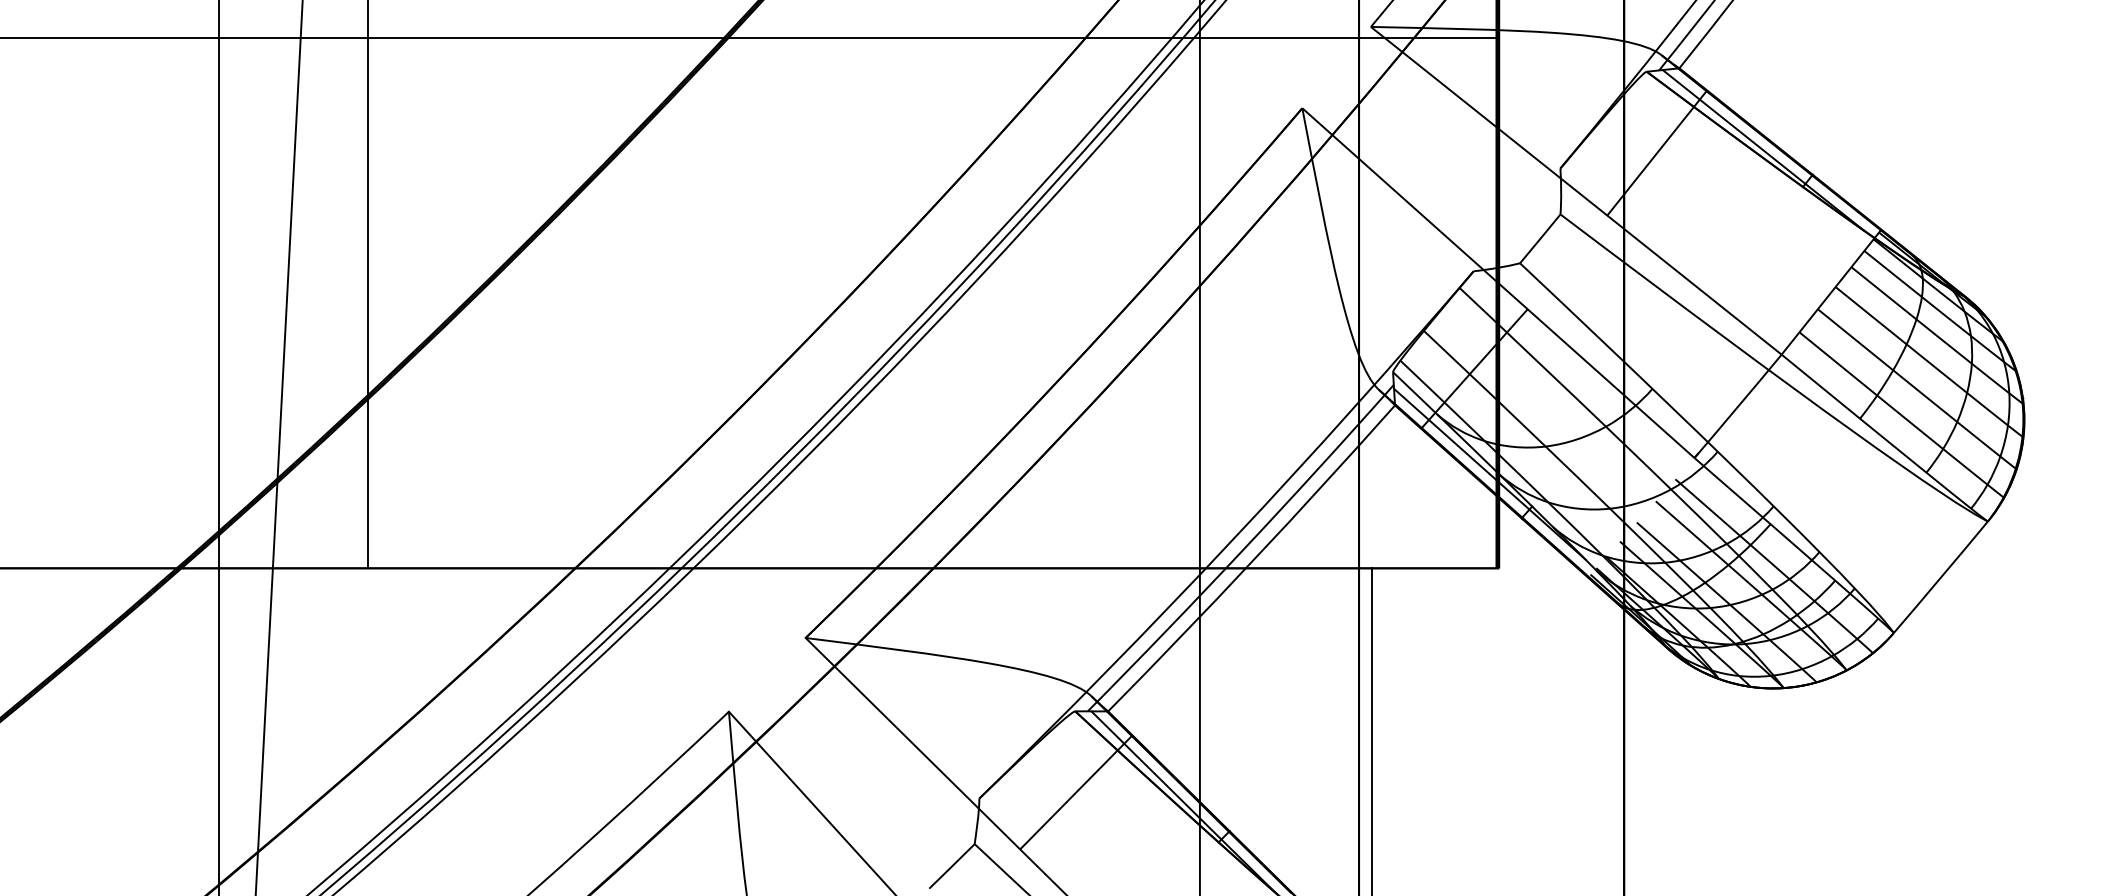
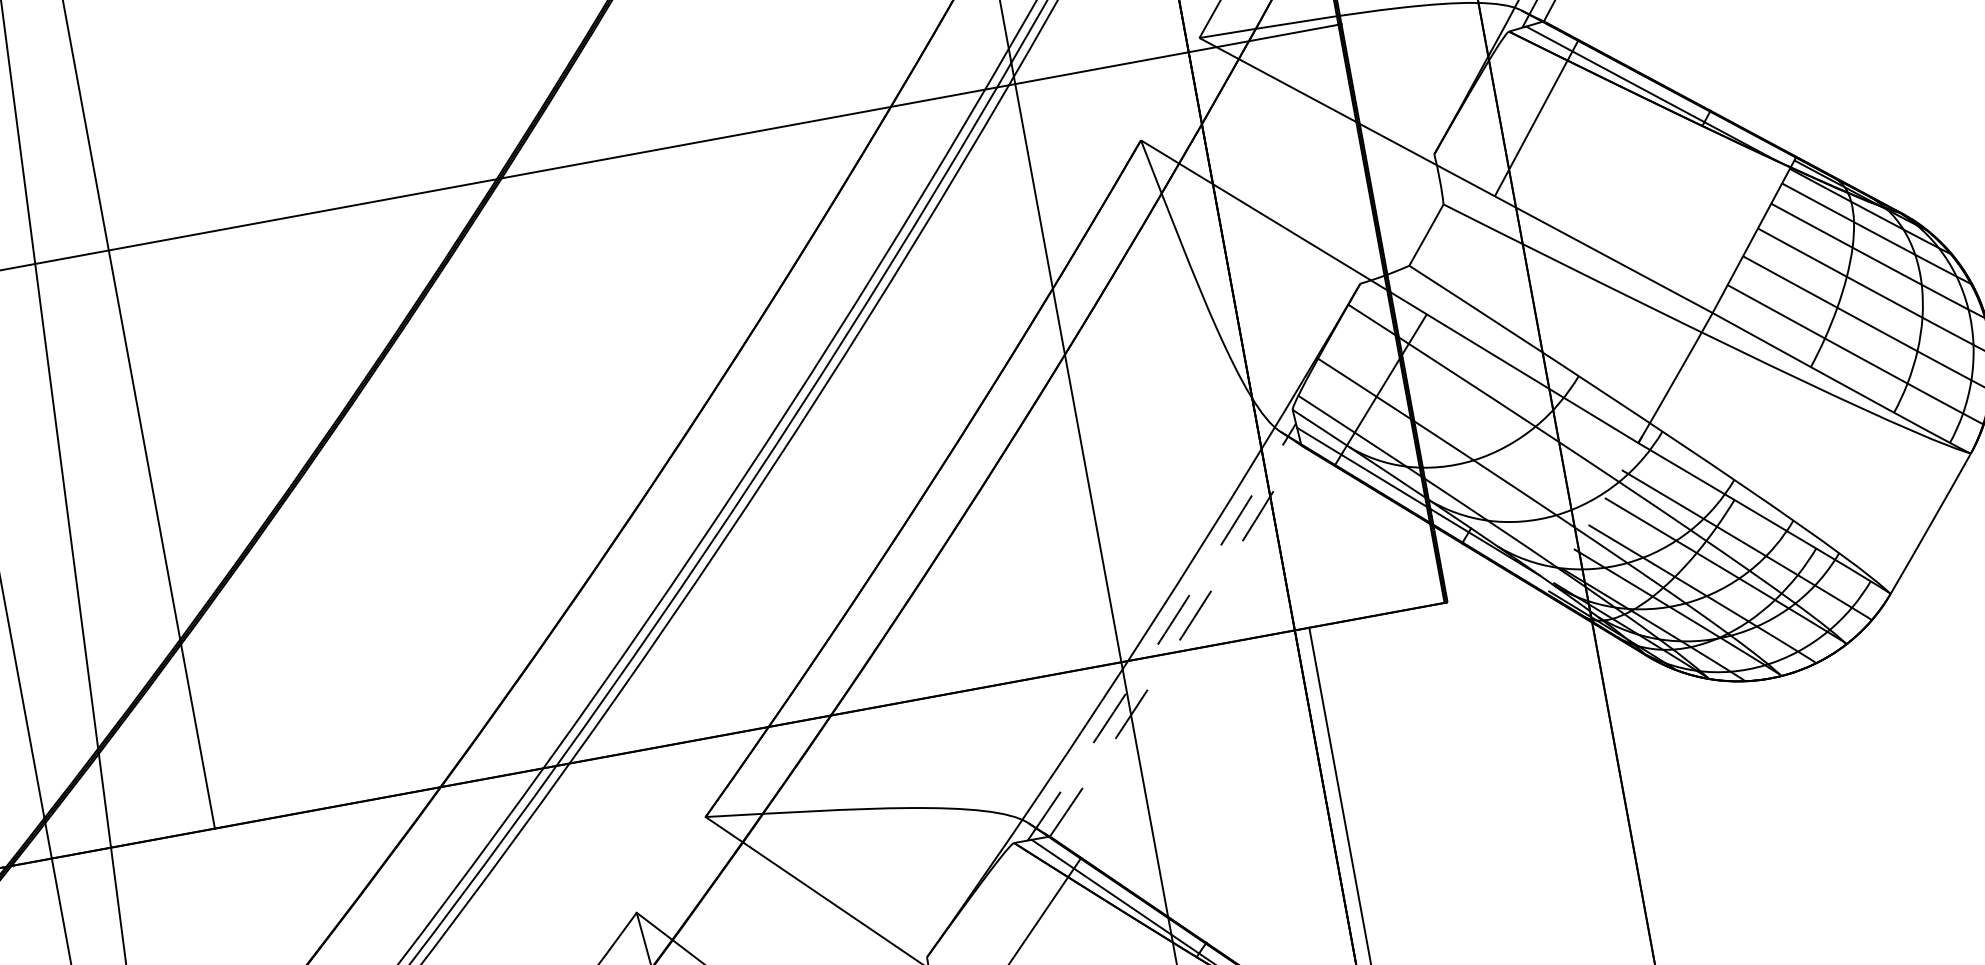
arc: (1243, 550) -> (1165, 634), solid -> dashed
arc: (1253, 560) -> (1178, 643), solid -> dashed

